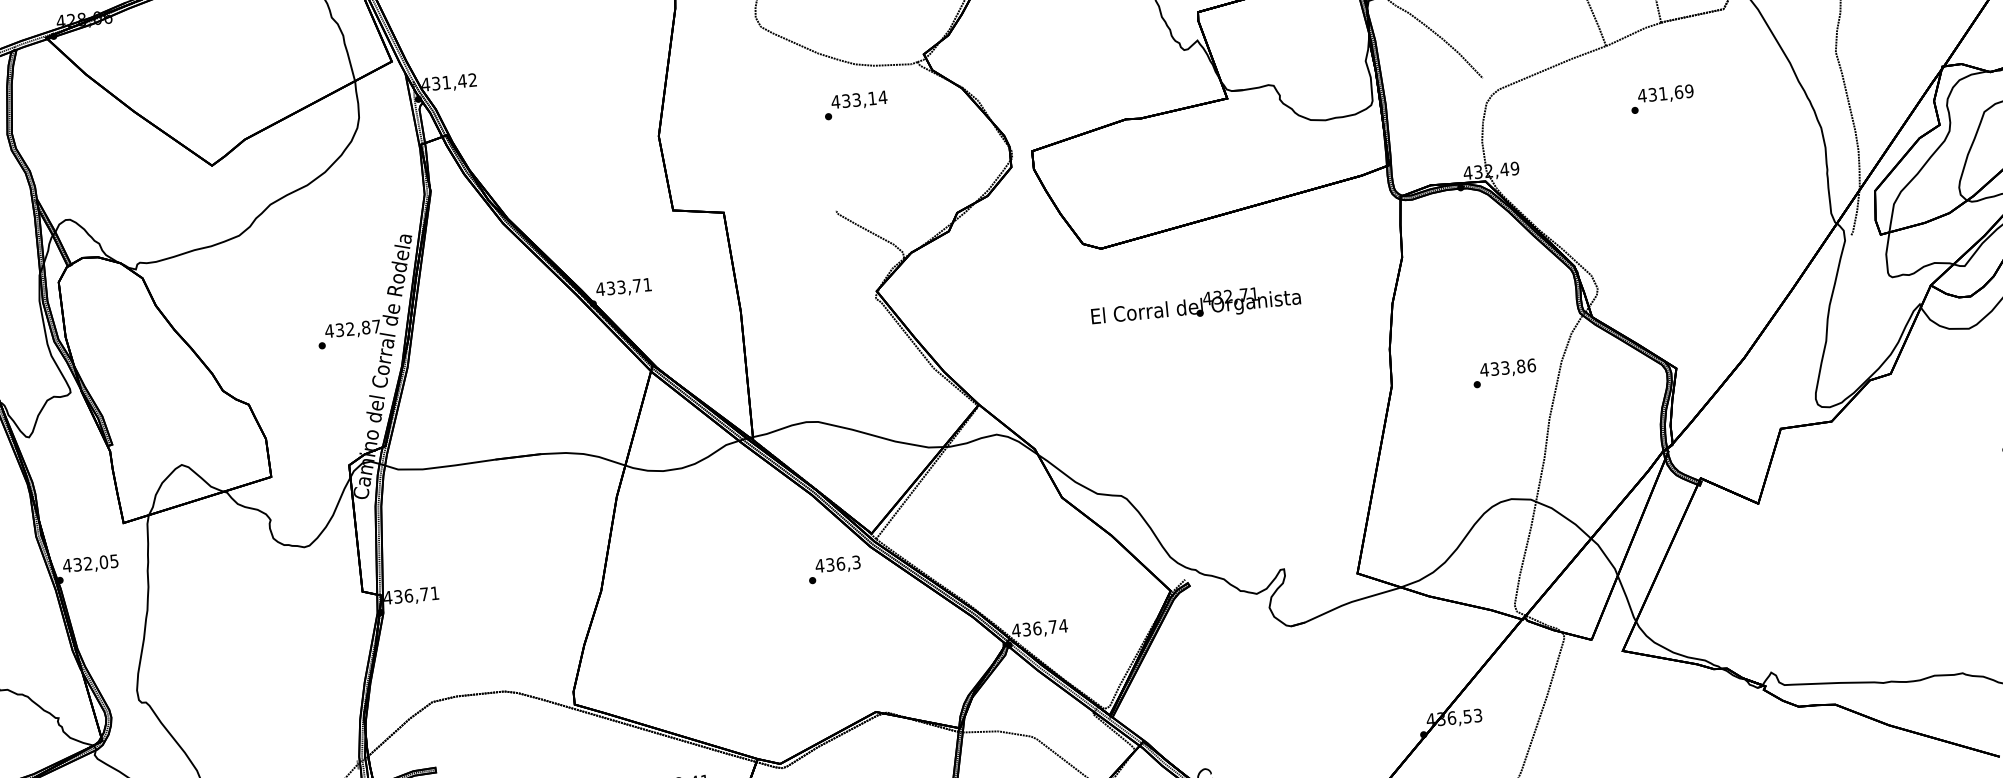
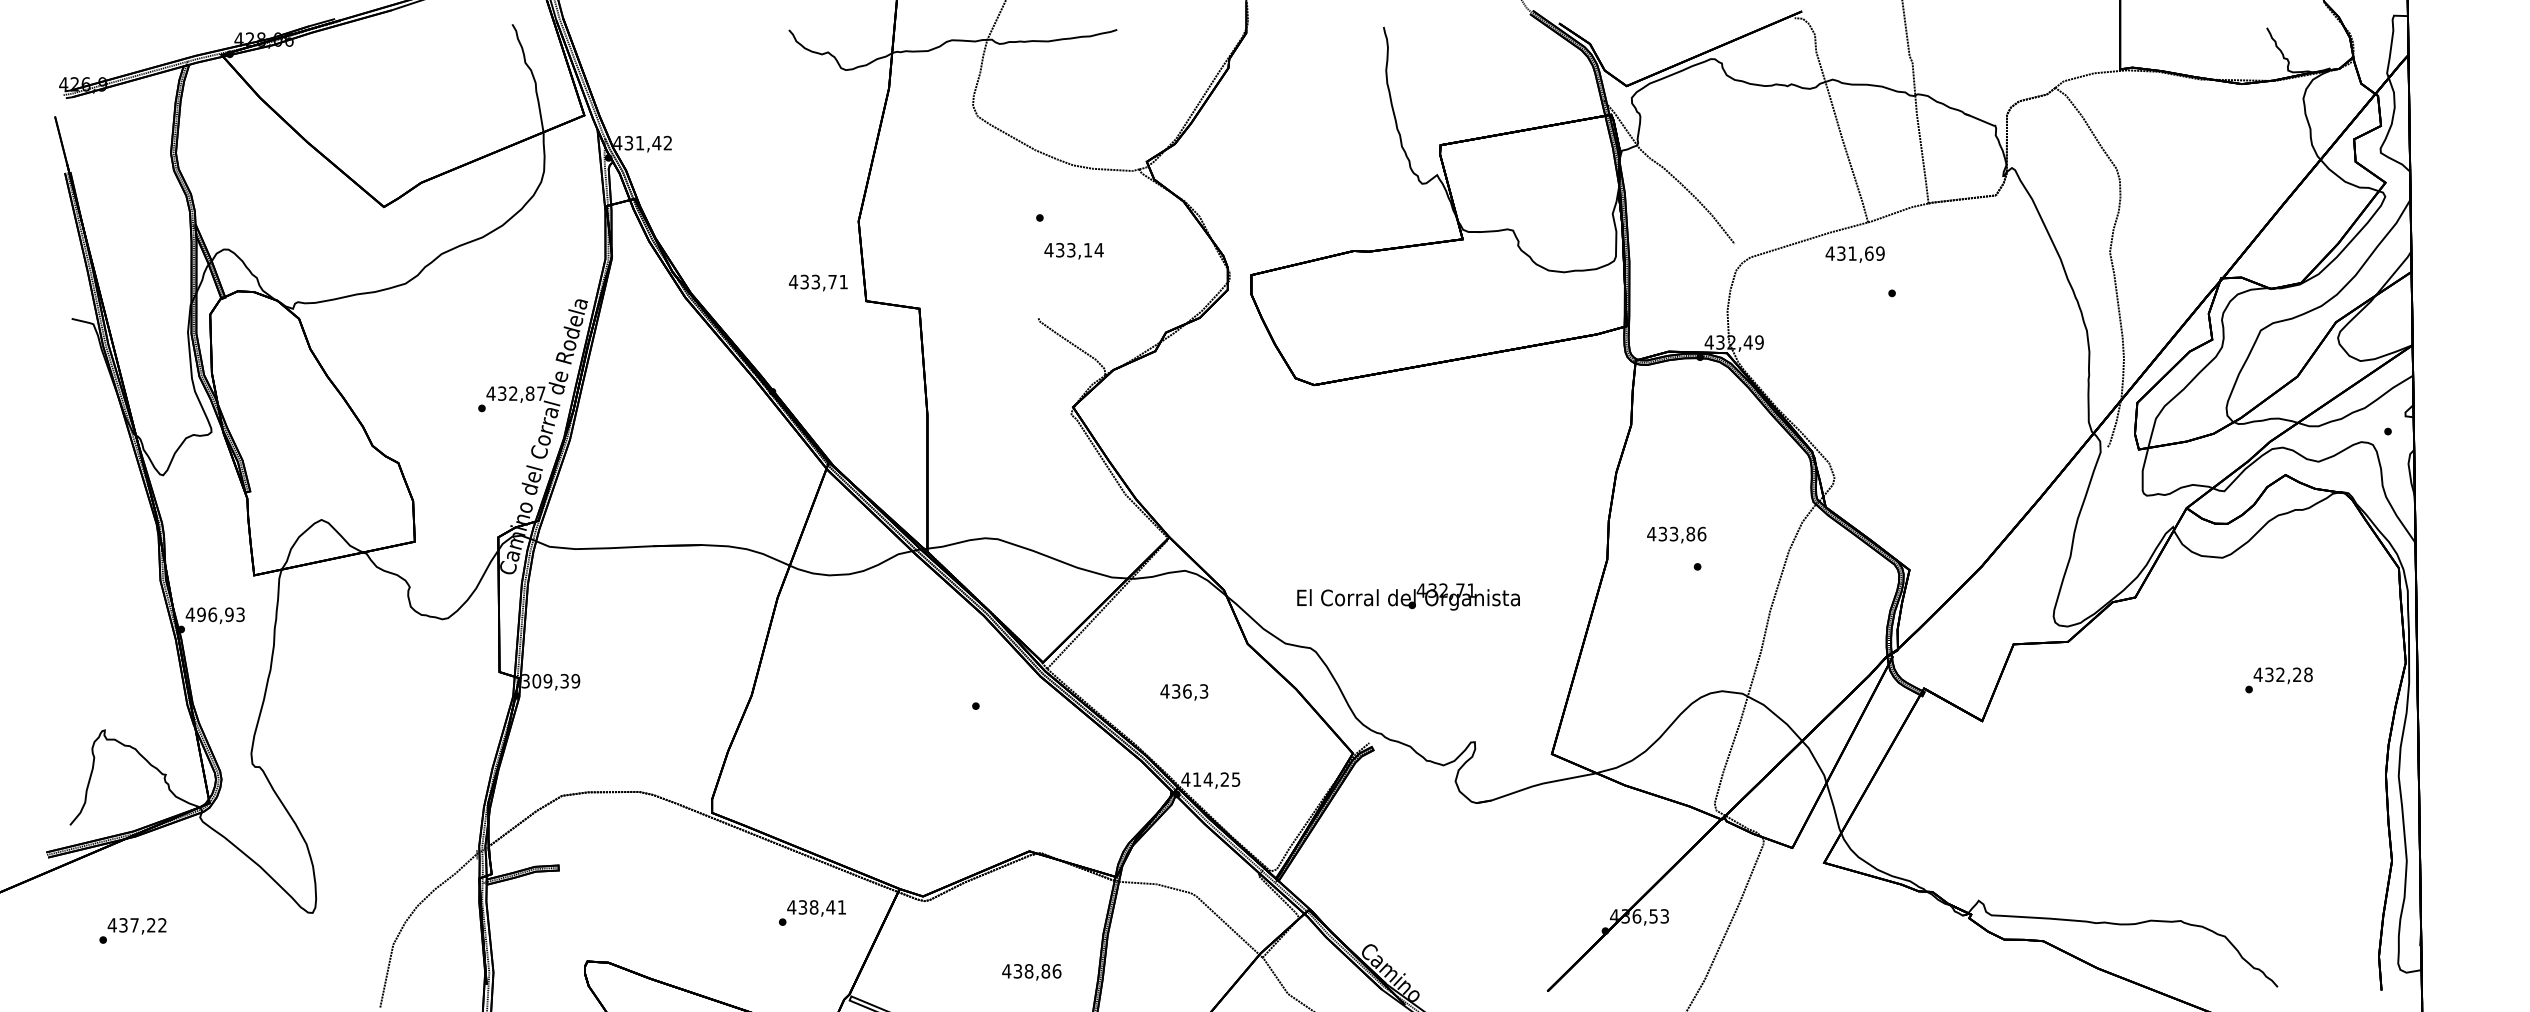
text: (1665, 94) -> (1854, 254), moved
text: (858, 101) -> (1073, 251), moved
text: (623, 287) -> (818, 282), moved
text: (1195, 305) -> (1408, 596), moved
text: (1507, 368) -> (1676, 534), moved
text: (95, 562) -> (220, 614), 432,05 -> 496,93
text: (838, 565) -> (1184, 692), moved
text: (411, 594) -> (550, 680), 436,71 -> 309,39
text: (1045, 627) -> (1216, 779), 436,74 -> 414,25

